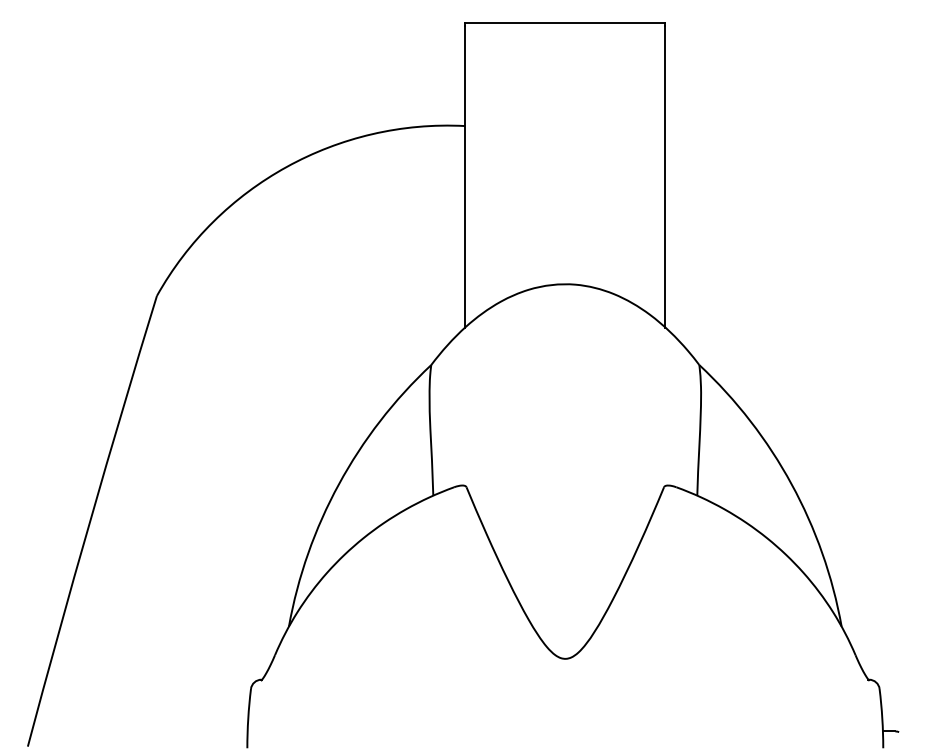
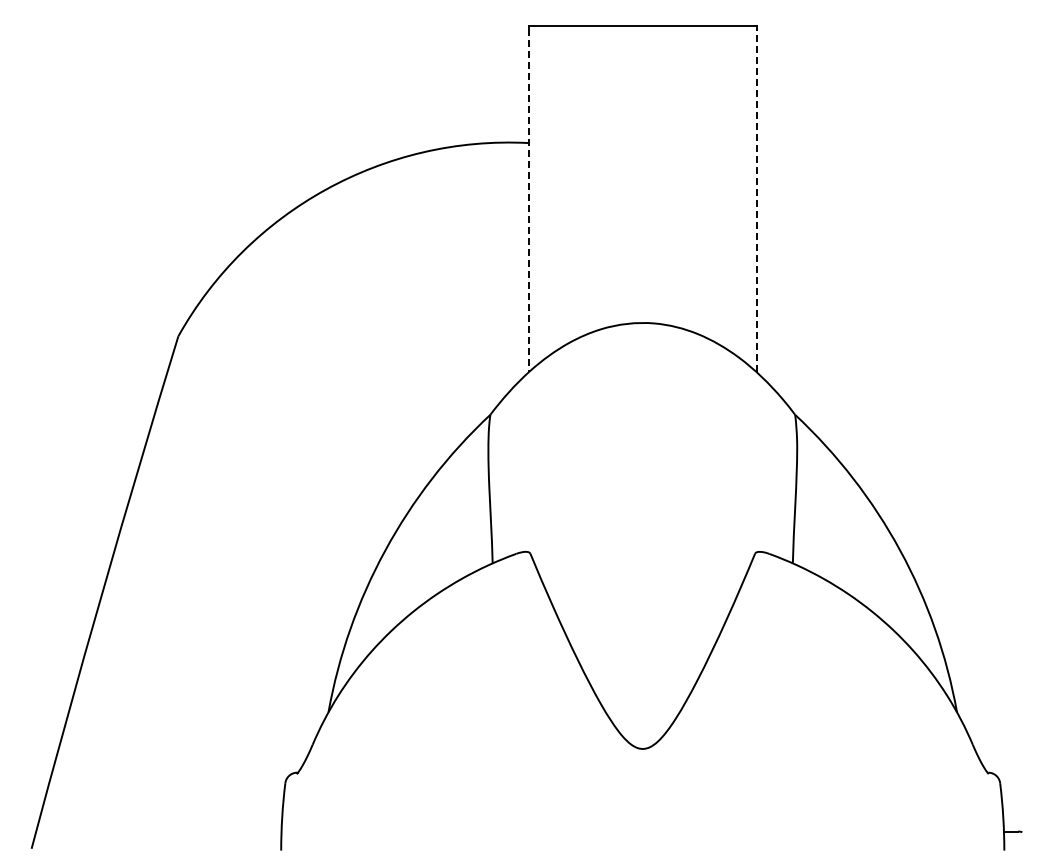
line: (464, 176) -> (528, 200), solid -> dashed
line: (665, 176) -> (756, 200), solid -> dashed

